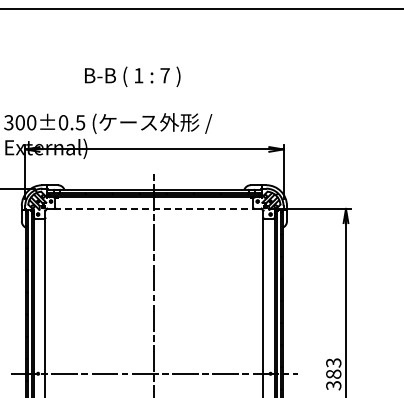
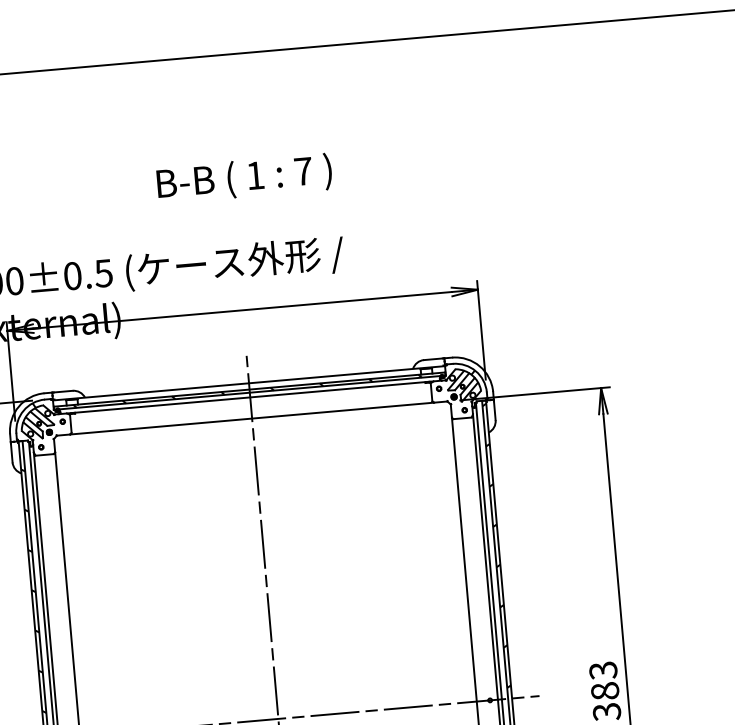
text: (132, 76) -> (244, 178), moved
line: (154, 208) -> (252, 417), dashed -> solid

